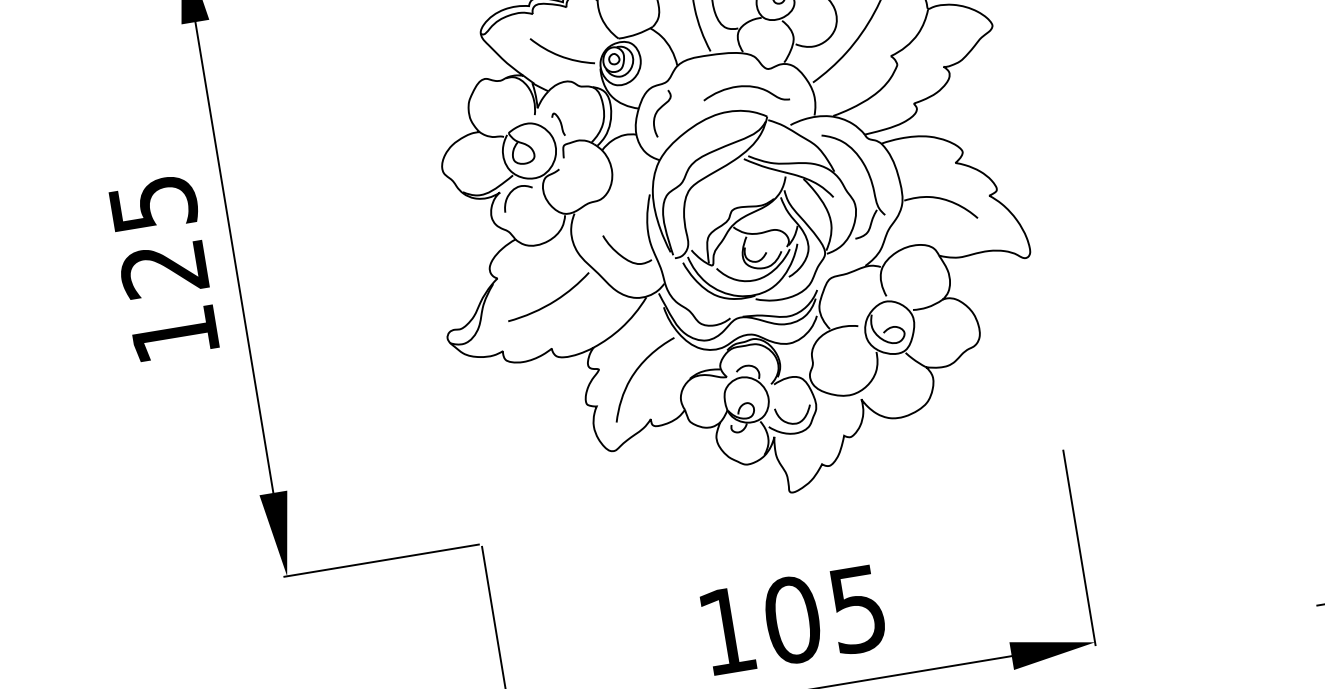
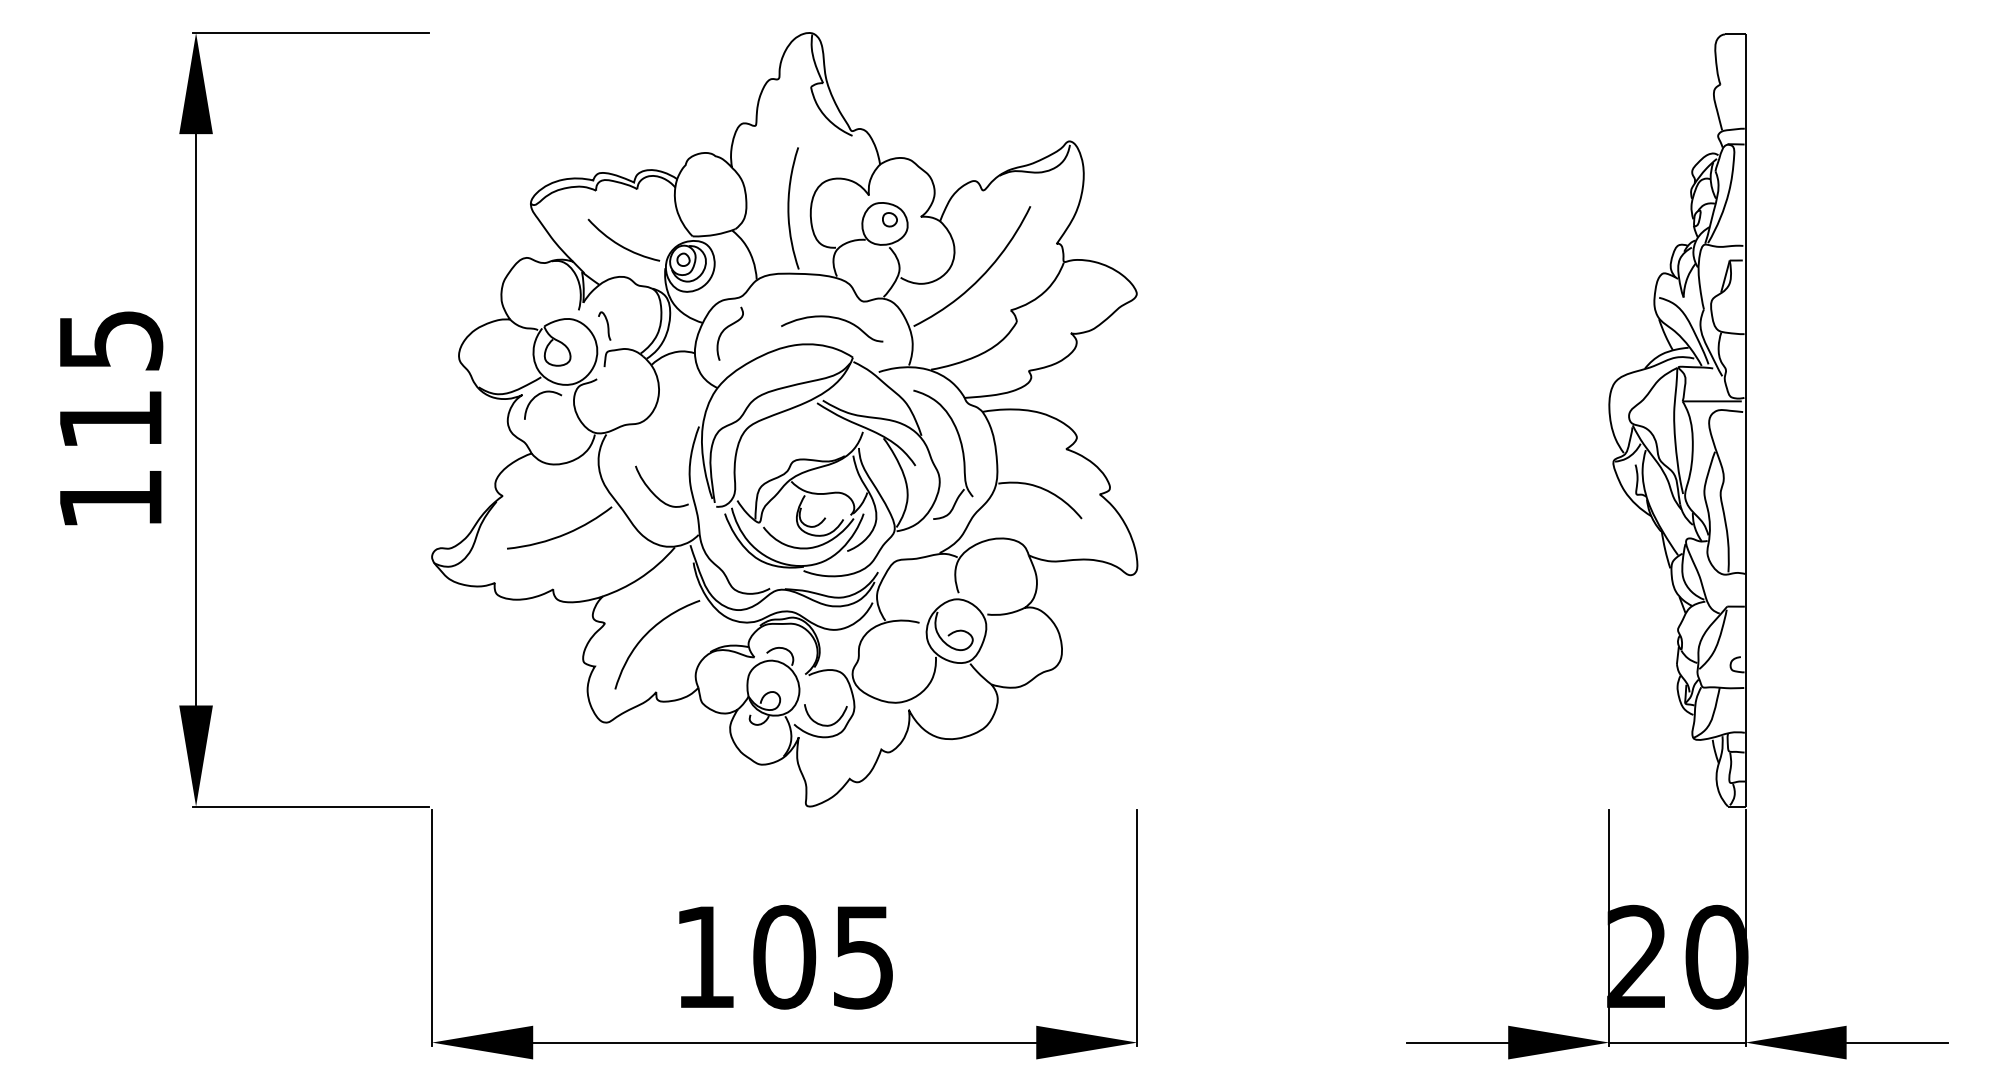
text: (163, 269) -> (109, 420), 125 -> 115

